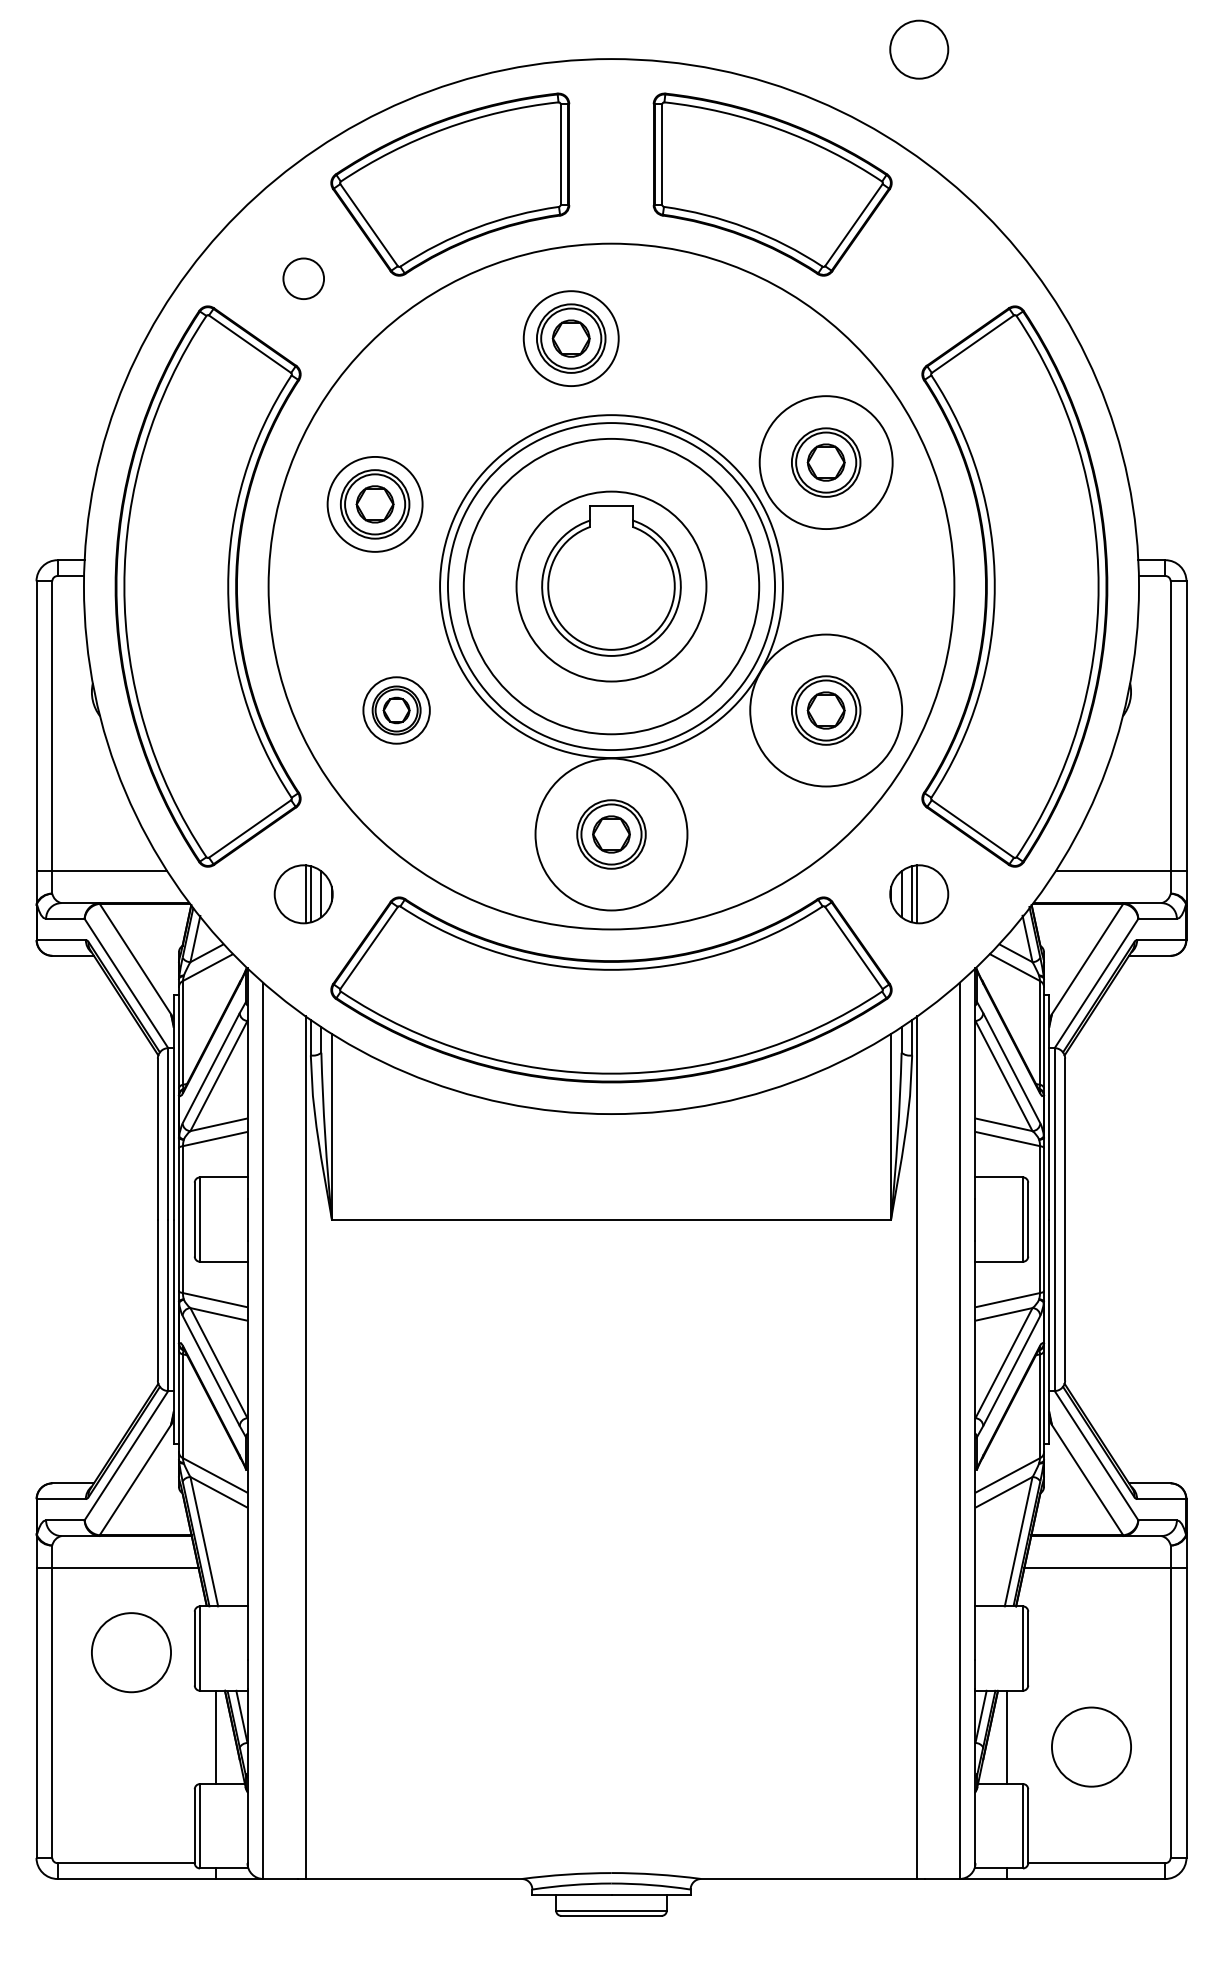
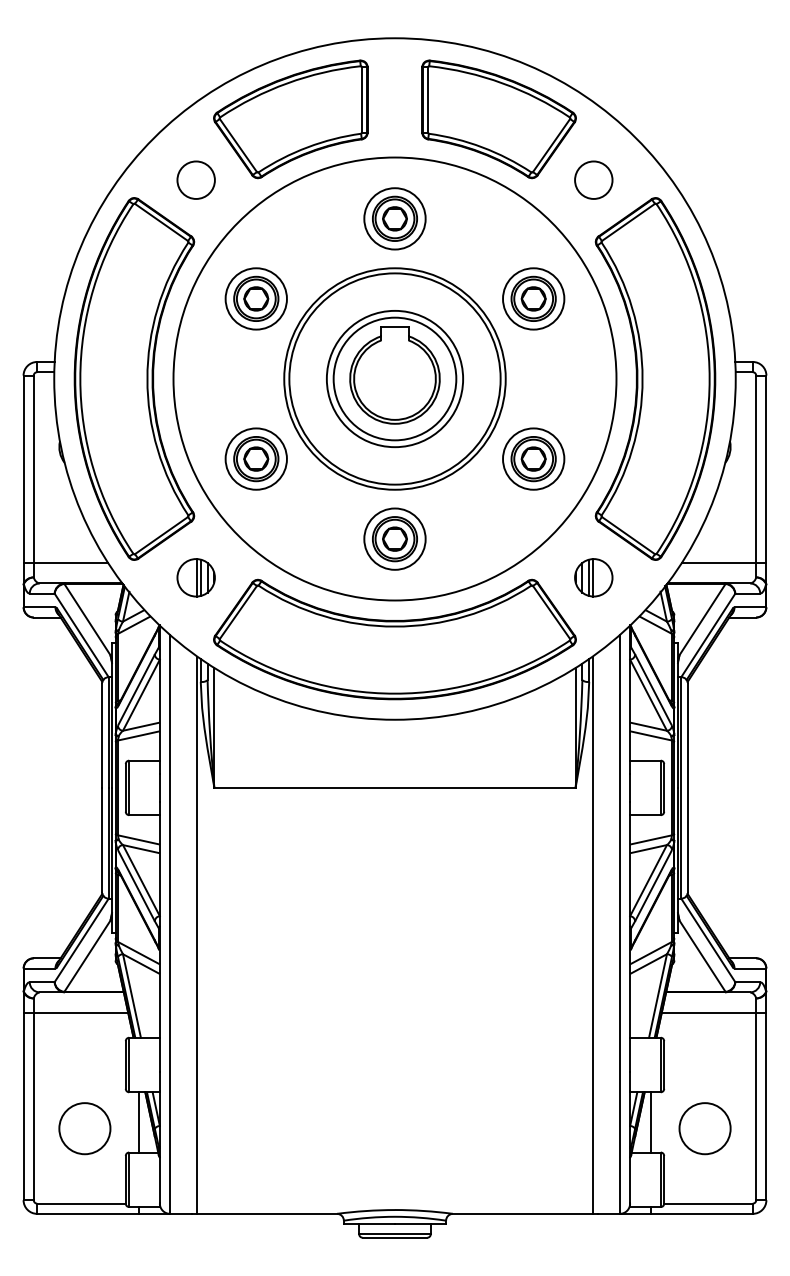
circle: (918, 48) -> (593, 179), moved
circle: (302, 277) -> (195, 179), size x1.43
part: (570, 338) -> (394, 218), moved
circle: (825, 461) -> (533, 298), size x0.71
part: (373, 503) -> (255, 298), moved
circle: (610, 585) -> (394, 378), size x0.71
part: (395, 709) -> (255, 458), size x1.43
circle: (825, 709) -> (533, 458), size x0.62
circle: (610, 833) -> (394, 538), size x0.62
circle: (130, 1652) -> (84, 1128), moved

